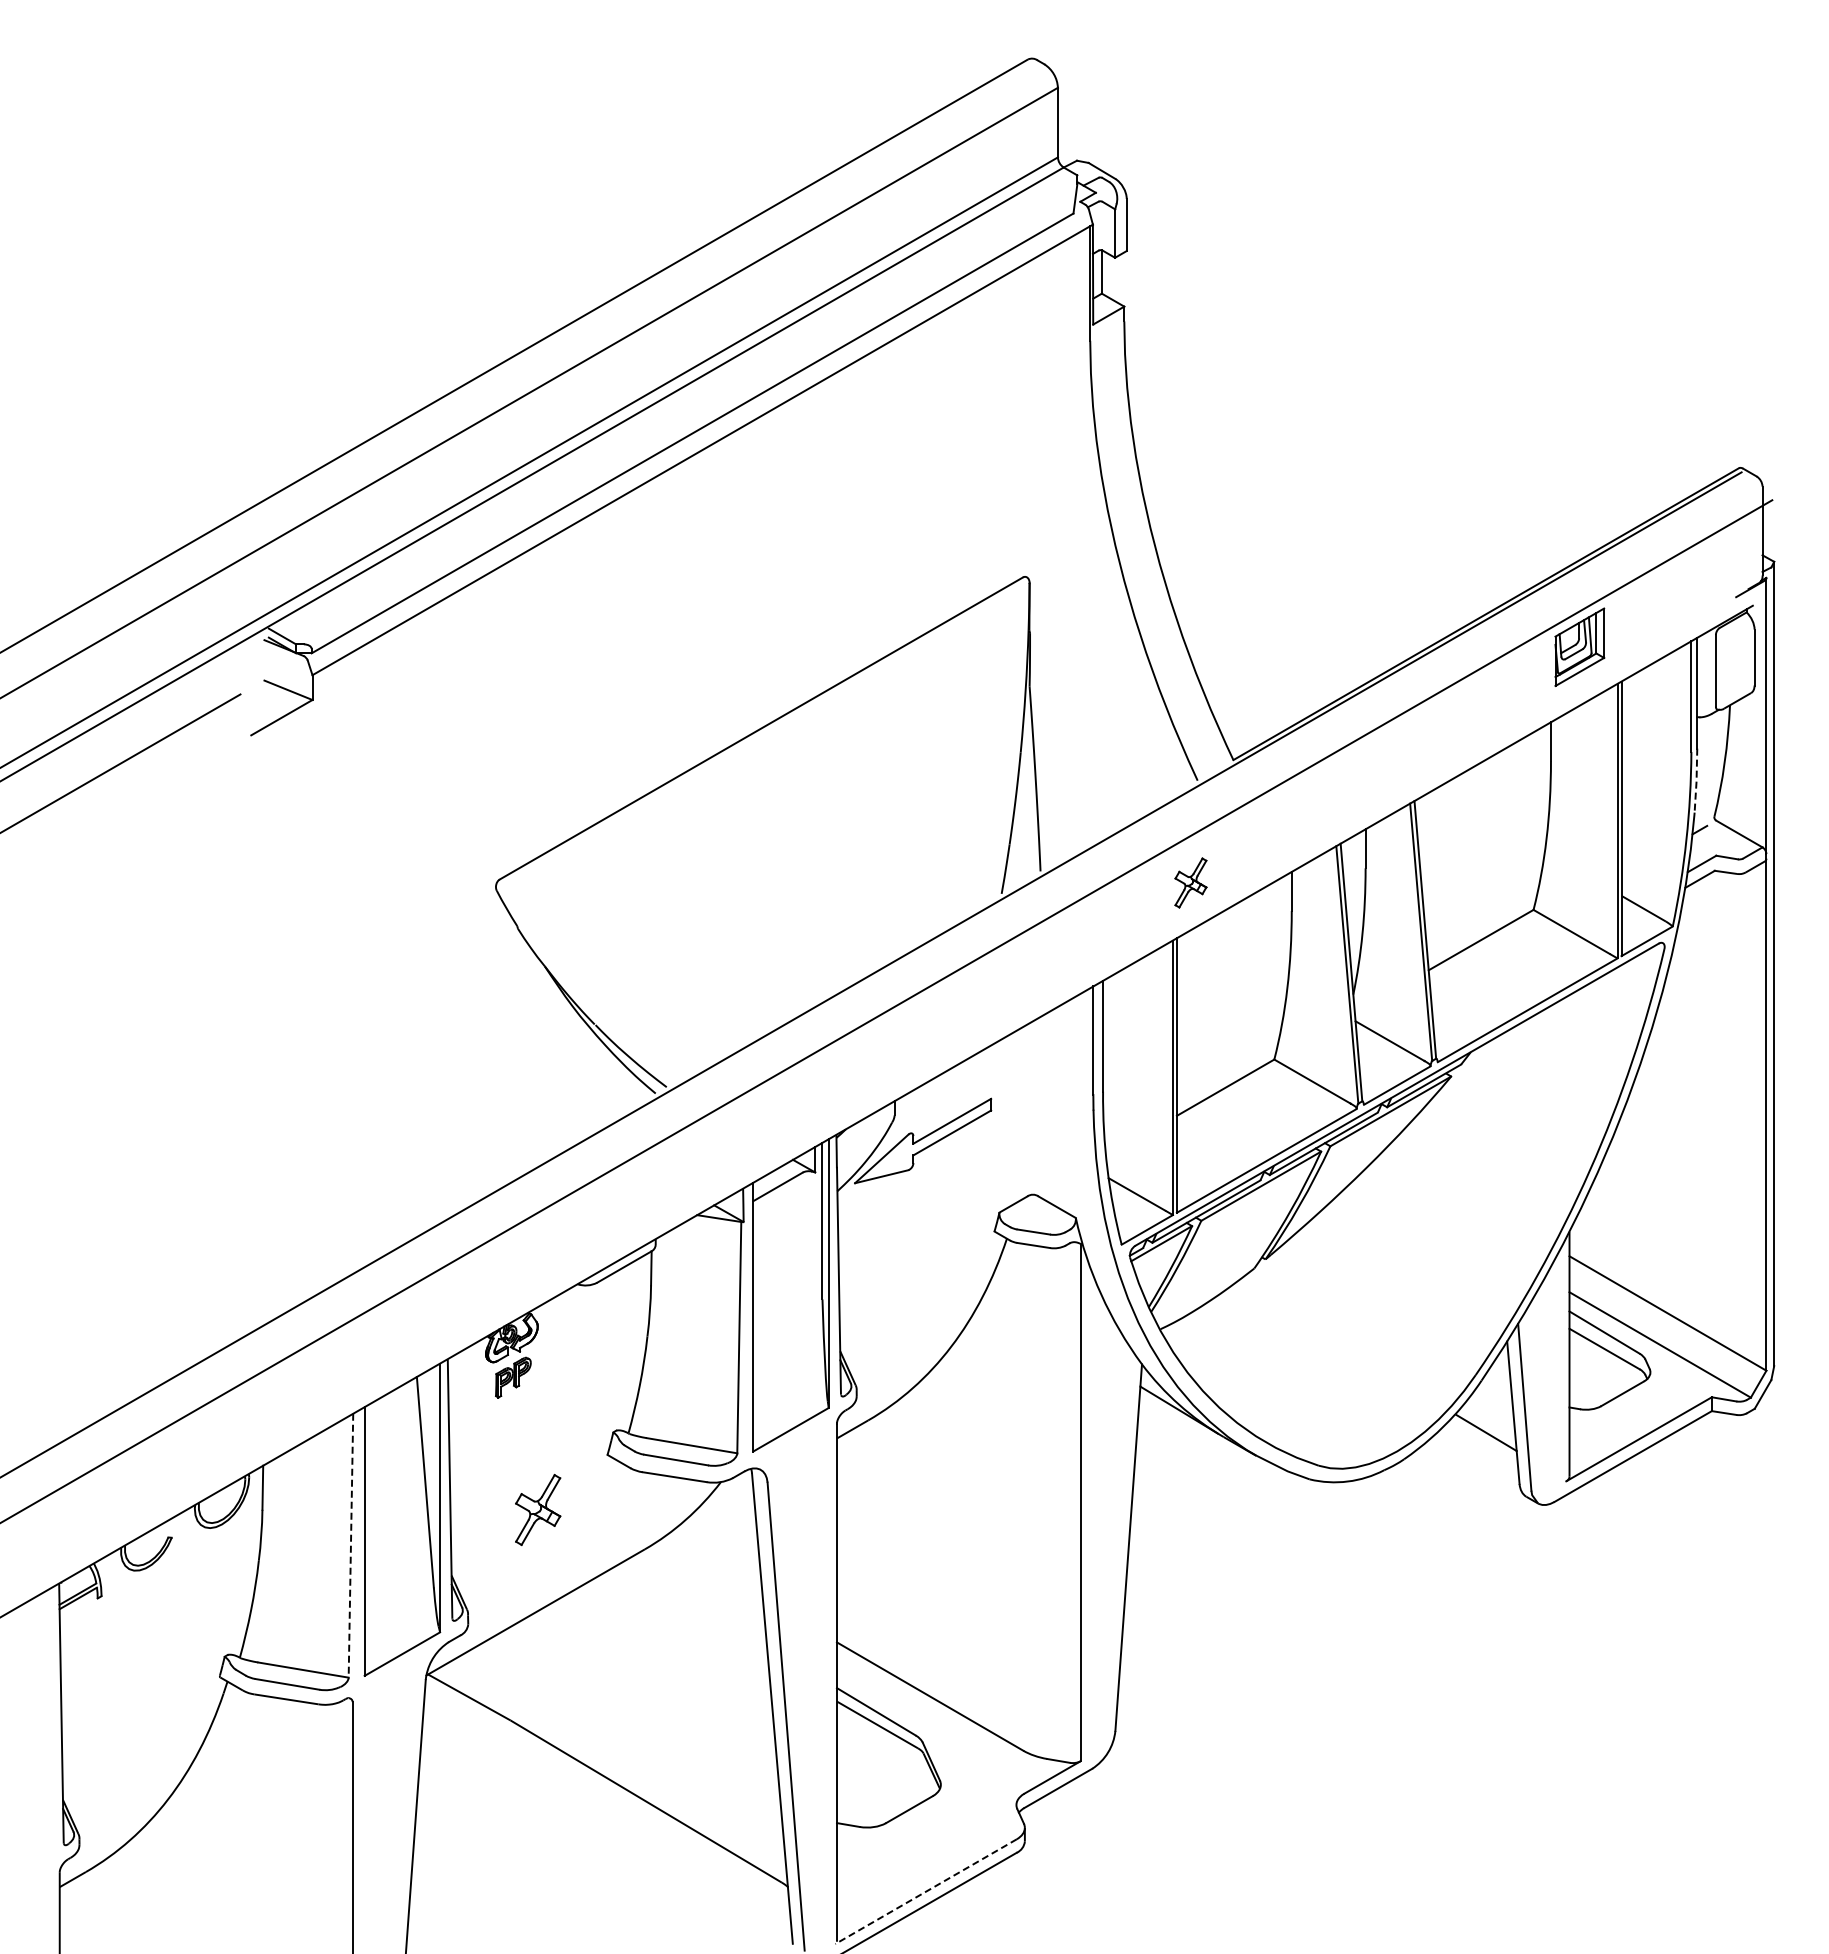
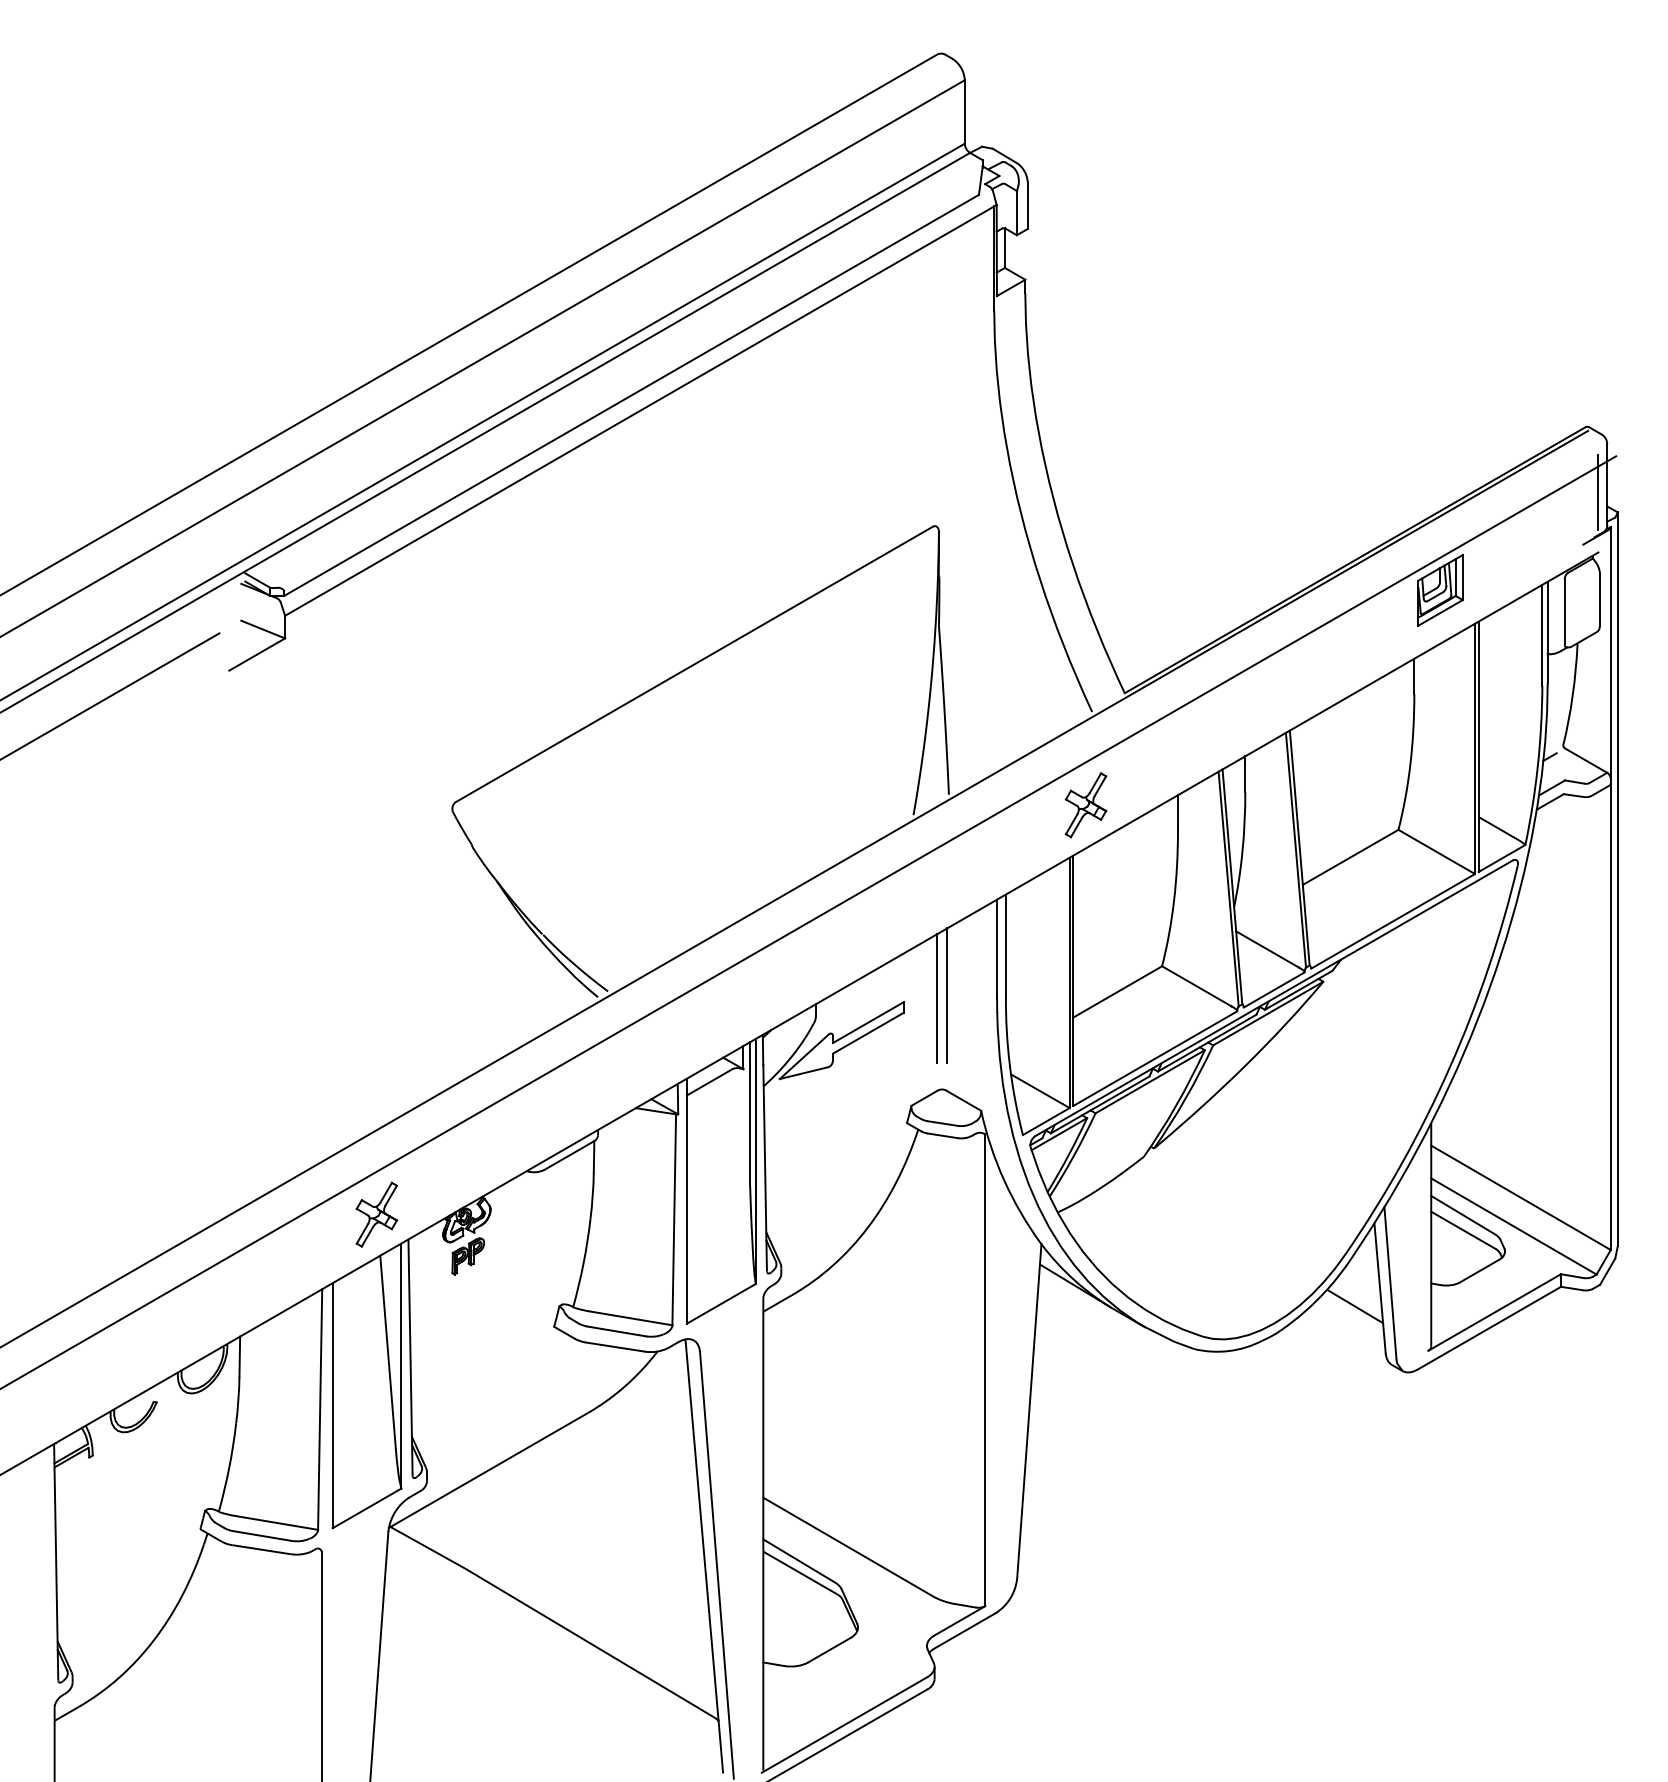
line: (1752, 540) -> (1598, 492), added
line: (1696, 781) -> (1547, 712), dashed -> solid
part: (1190, 882) -> (1085, 804), size x1.43
line: (1038, 1091) -> (947, 995), added
line: (1027, 1095) -> (937, 999), added
part: (538, 1509) -> (377, 1214), moved
line: (350, 1545) -> (319, 1409), dashed -> solid
line: (926, 1891) -> (844, 1724), dashed -> solid

